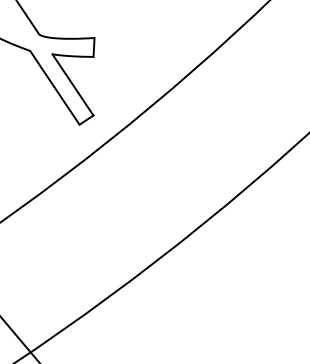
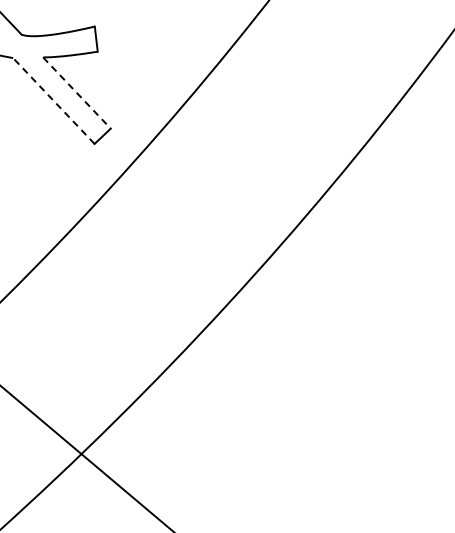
line: (73, 85) -> (77, 93), solid -> dashed
line: (54, 87) -> (53, 100), solid -> dashed

